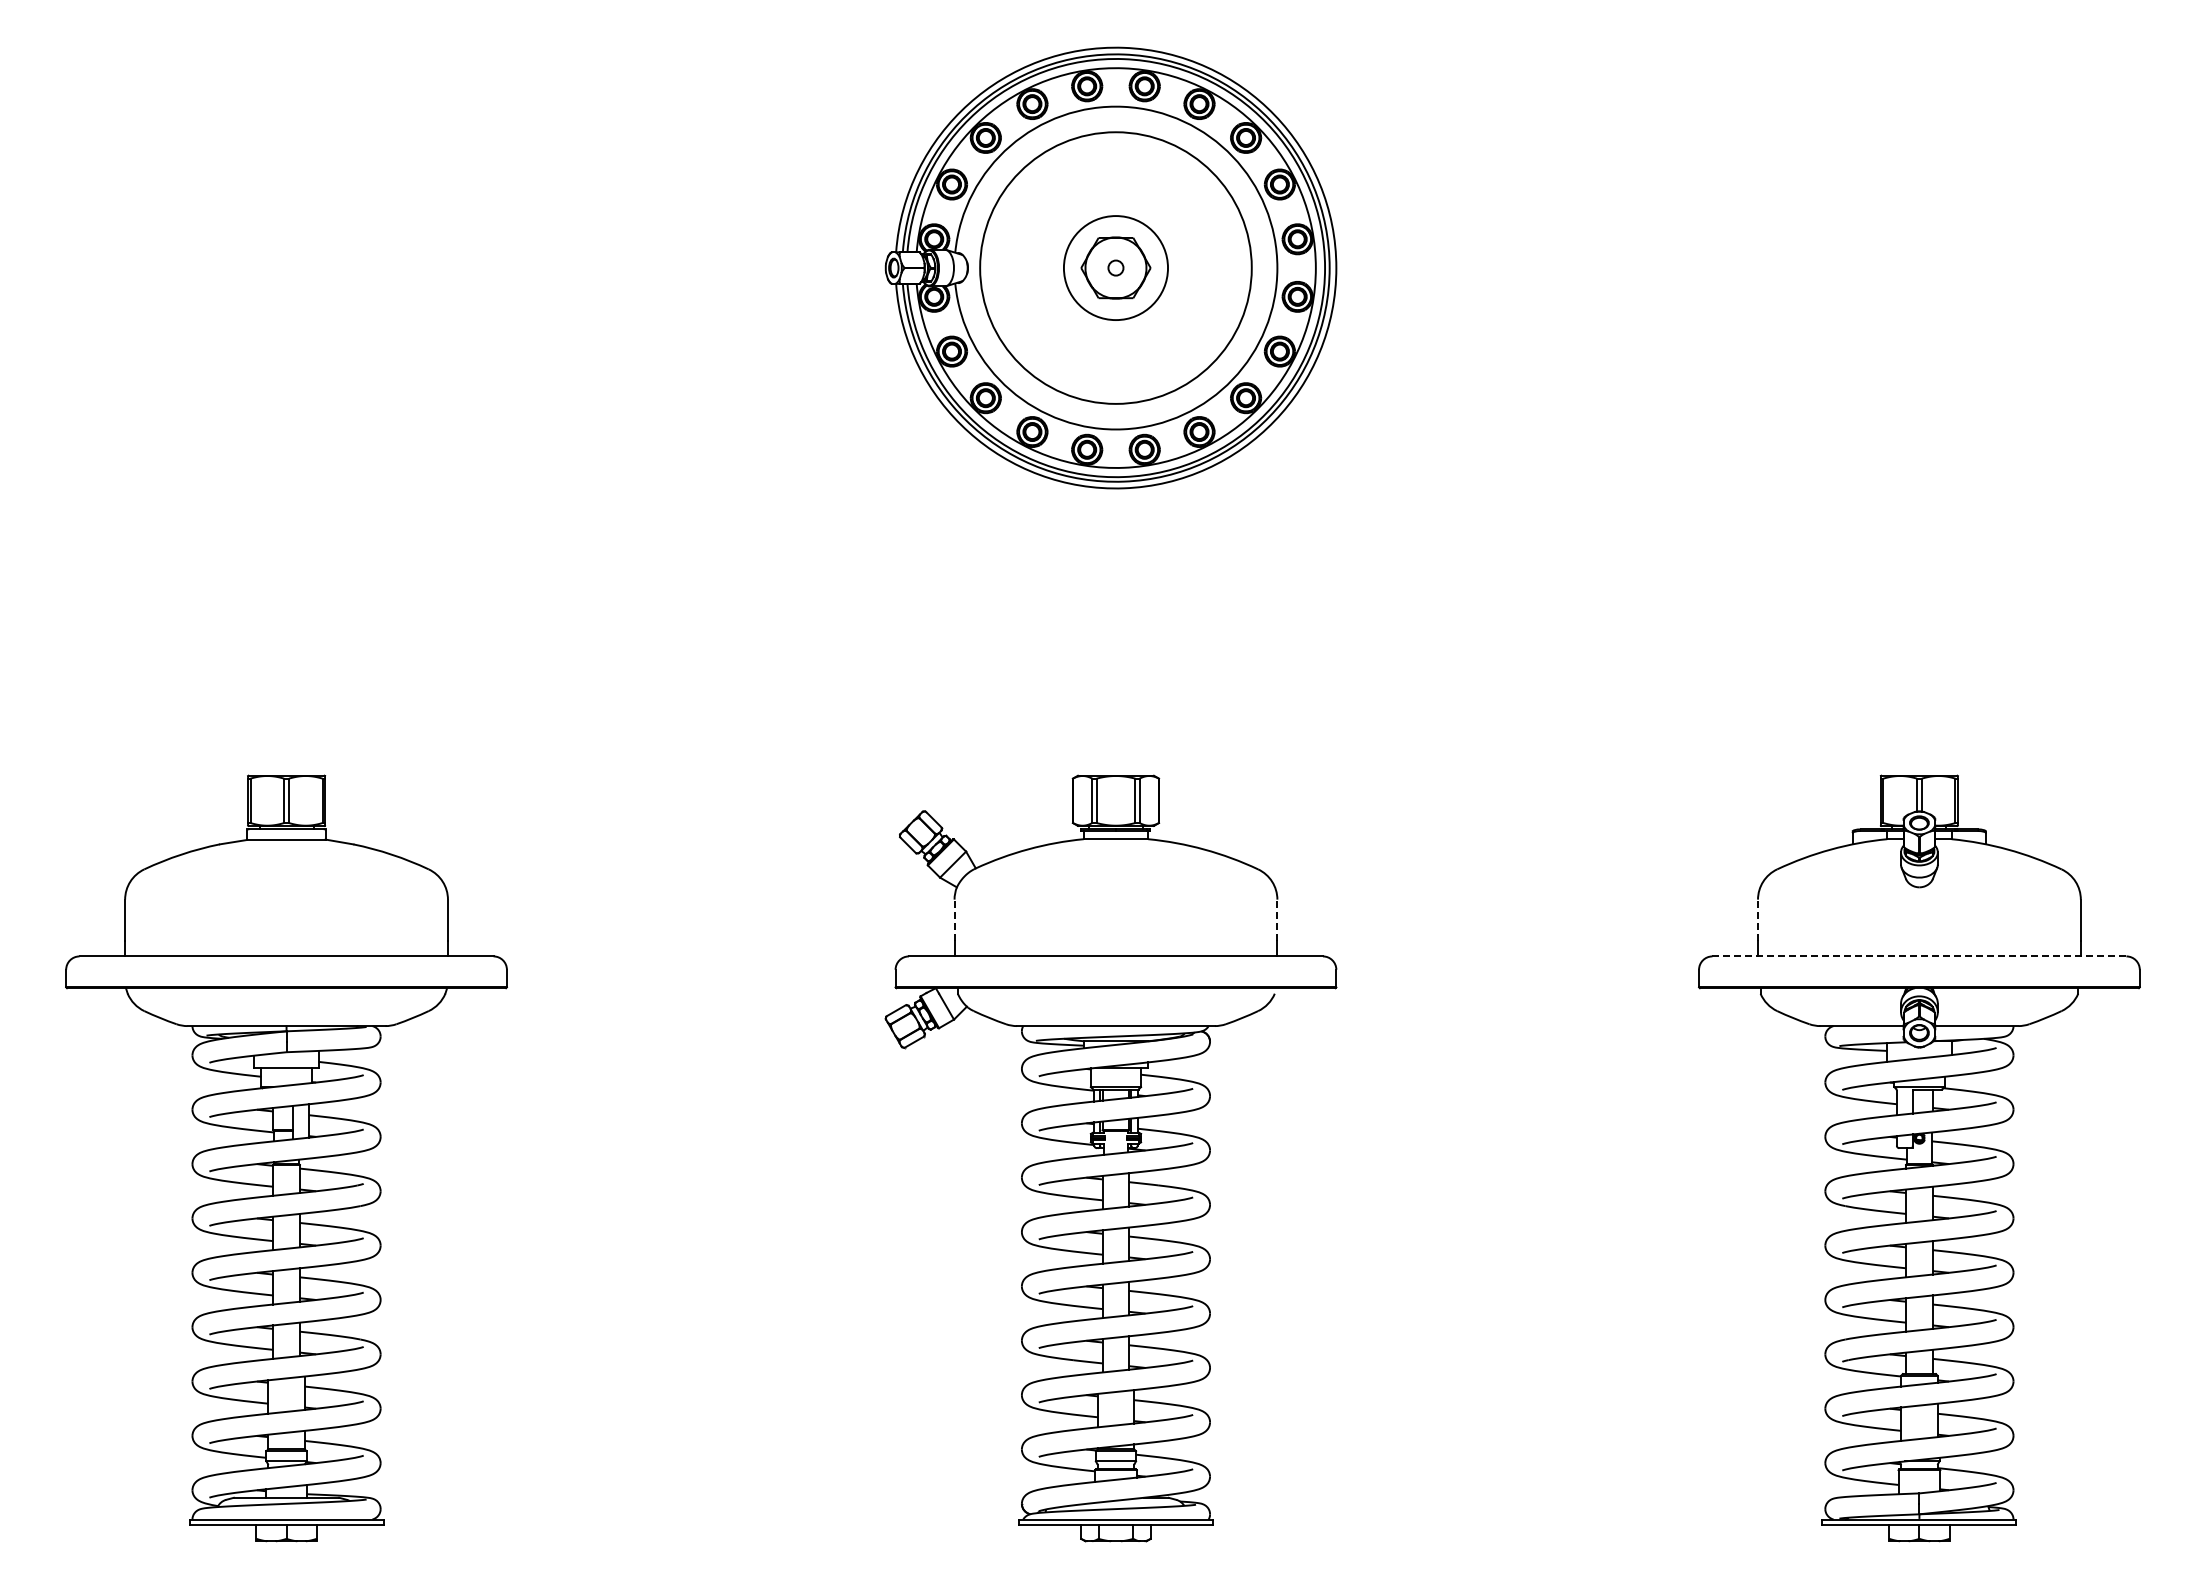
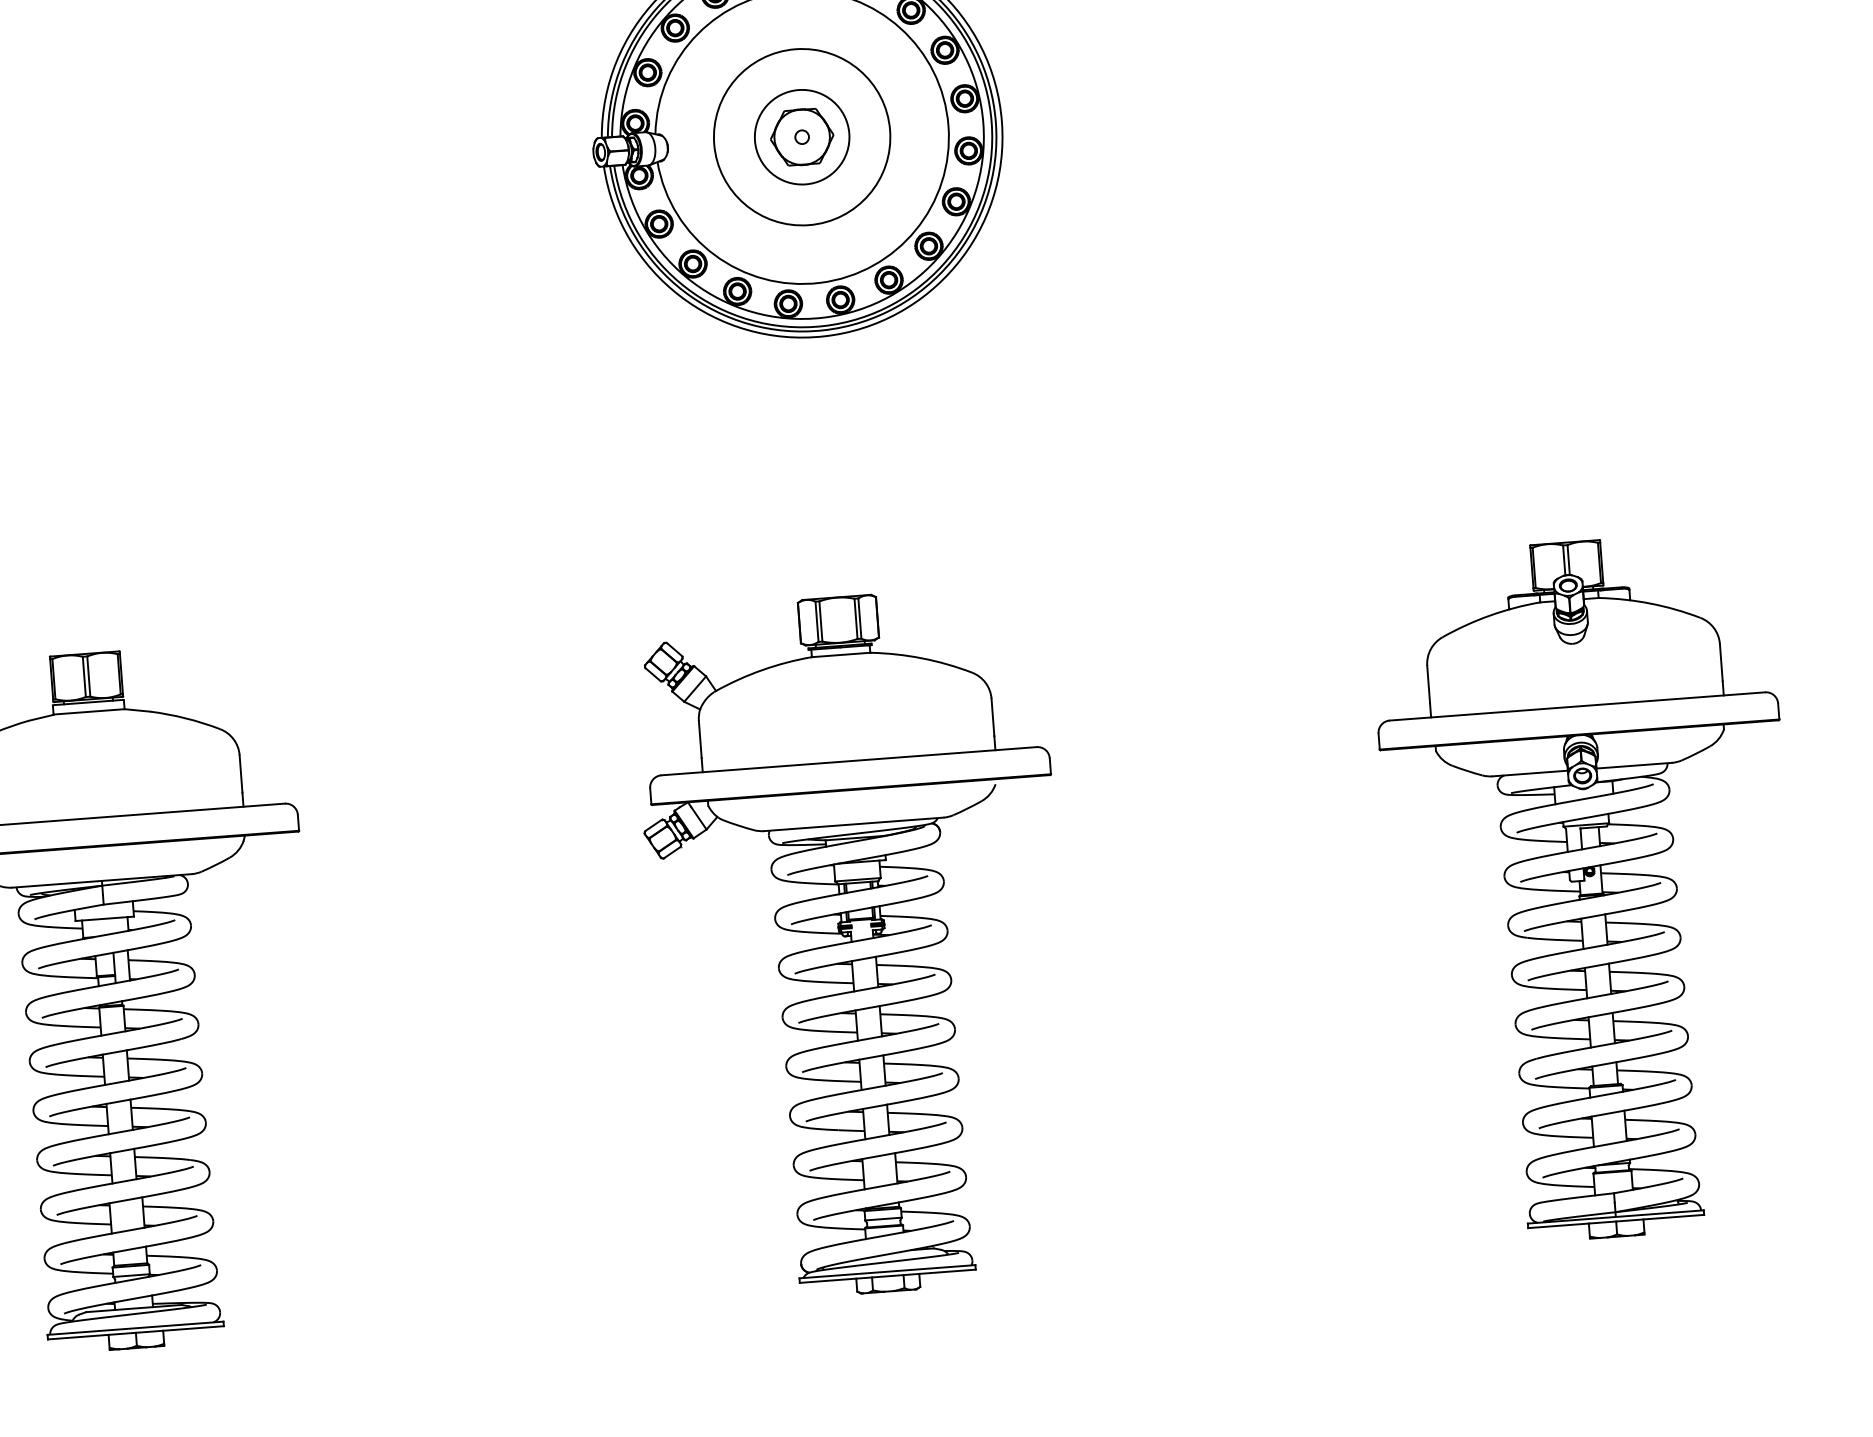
circle: (1115, 268) -> (801, 137), size x0.71
line: (954, 920) -> (700, 739), dashed -> solid
line: (1277, 920) -> (993, 717), dashed -> solid
line: (1758, 920) -> (1429, 684), dashed -> solid
line: (1919, 956) -> (1577, 706), dashed -> solid

